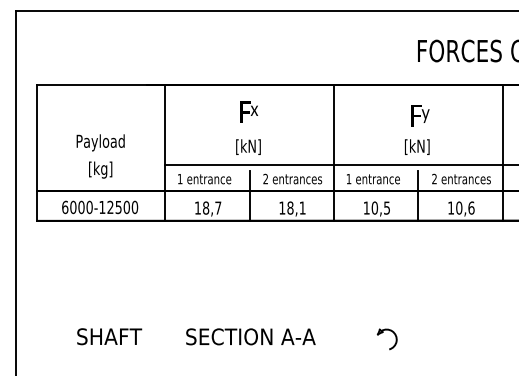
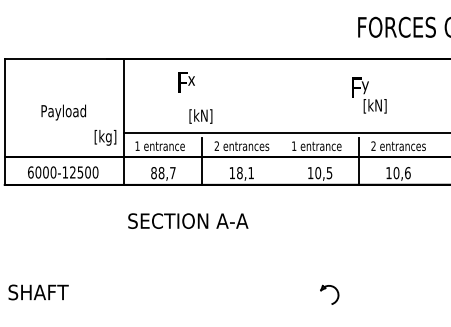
text: (248, 111) -> (186, 81), moved
text: (417, 146) -> (375, 105), moved
line: (333, 152) -> (279, 121), removed
line: (502, 152) -> (436, 121), removed
text: (100, 169) -> (105, 137), moved
text: (197, 207) -> (153, 172), 18,7 -> 88,7
text: (109, 336) -> (38, 292), moved
text: (250, 336) -> (187, 220), moved

